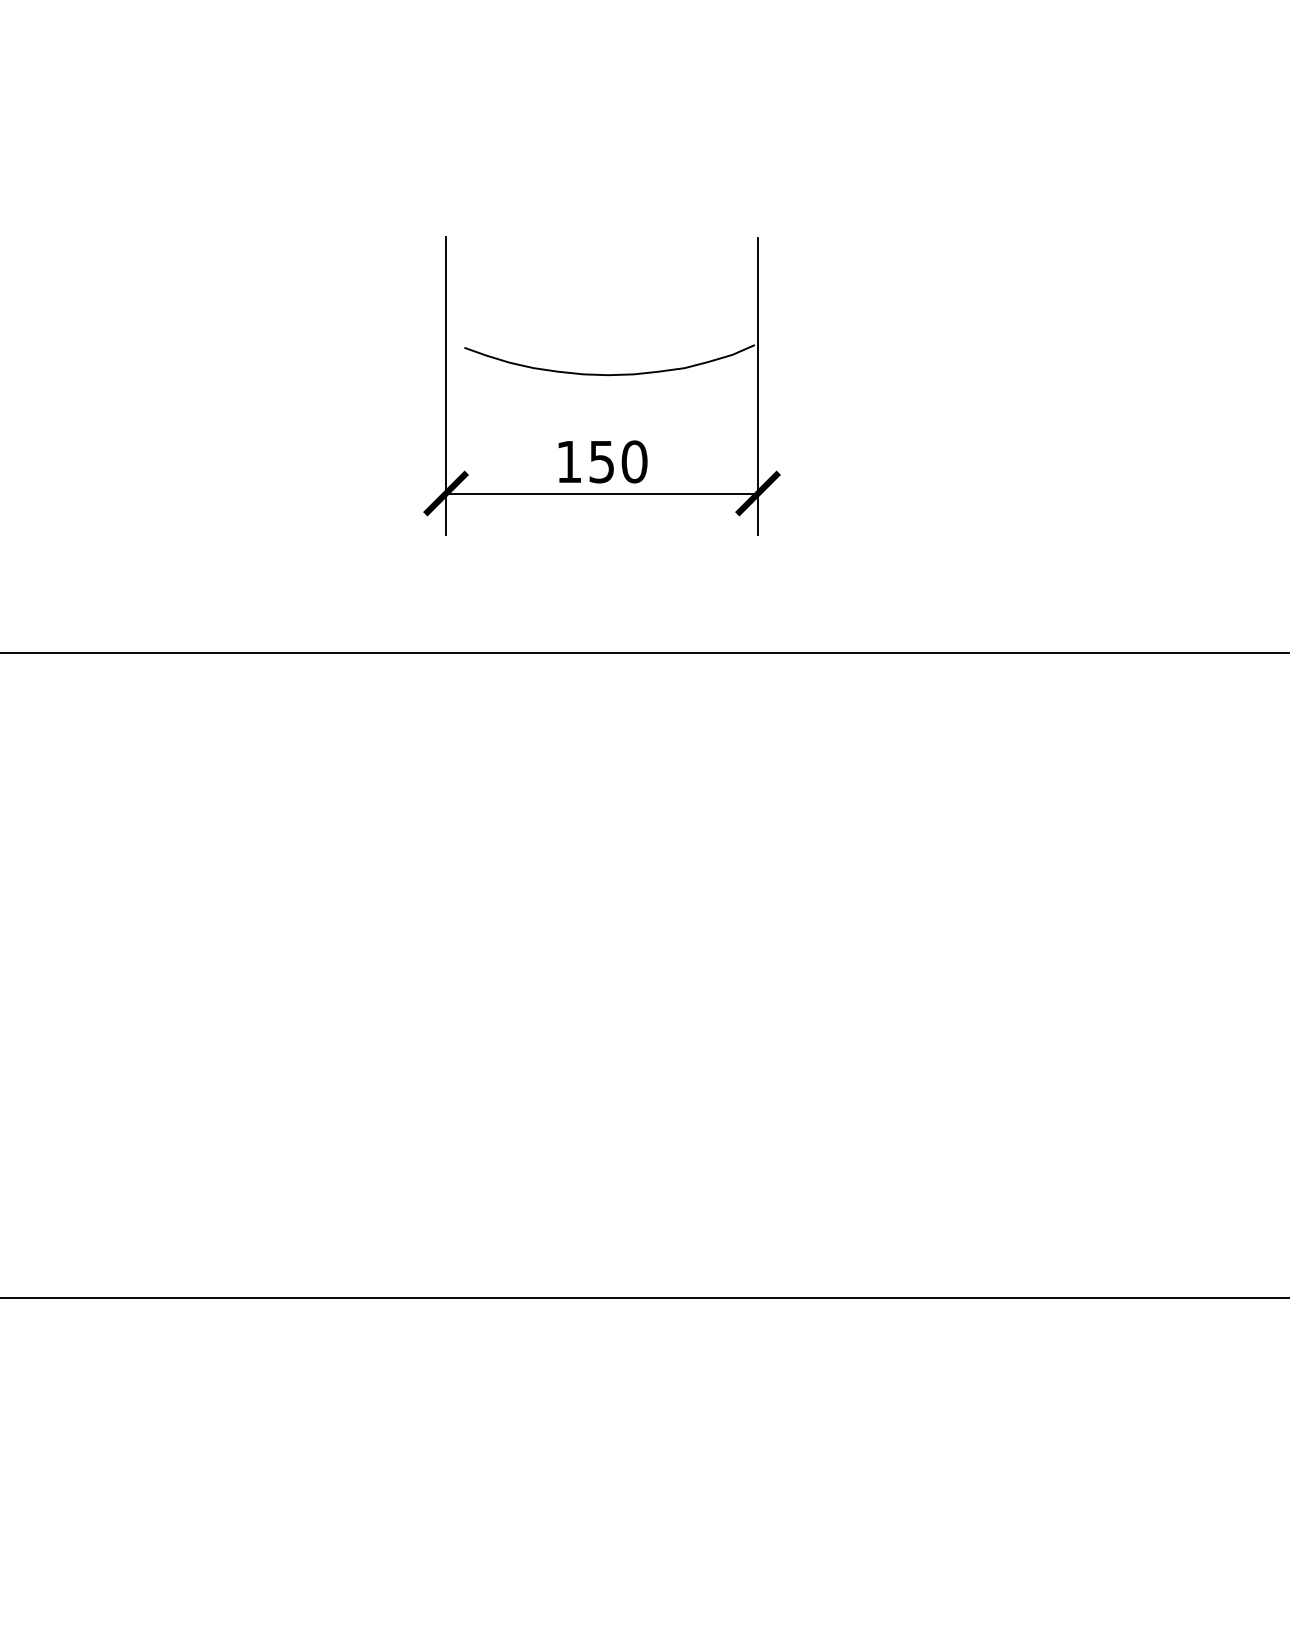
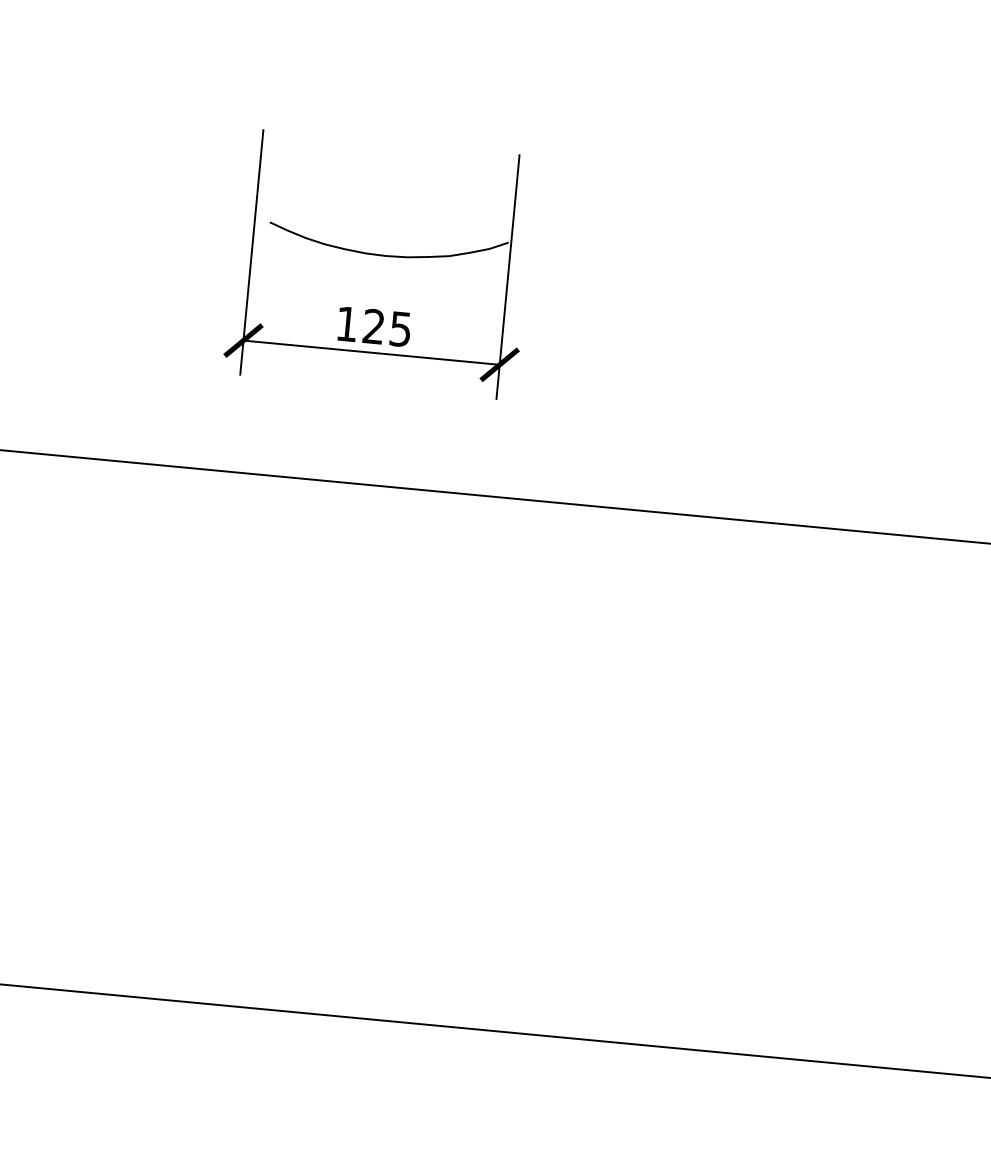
text: (618, 461) -> (387, 327), 150 -> 125

